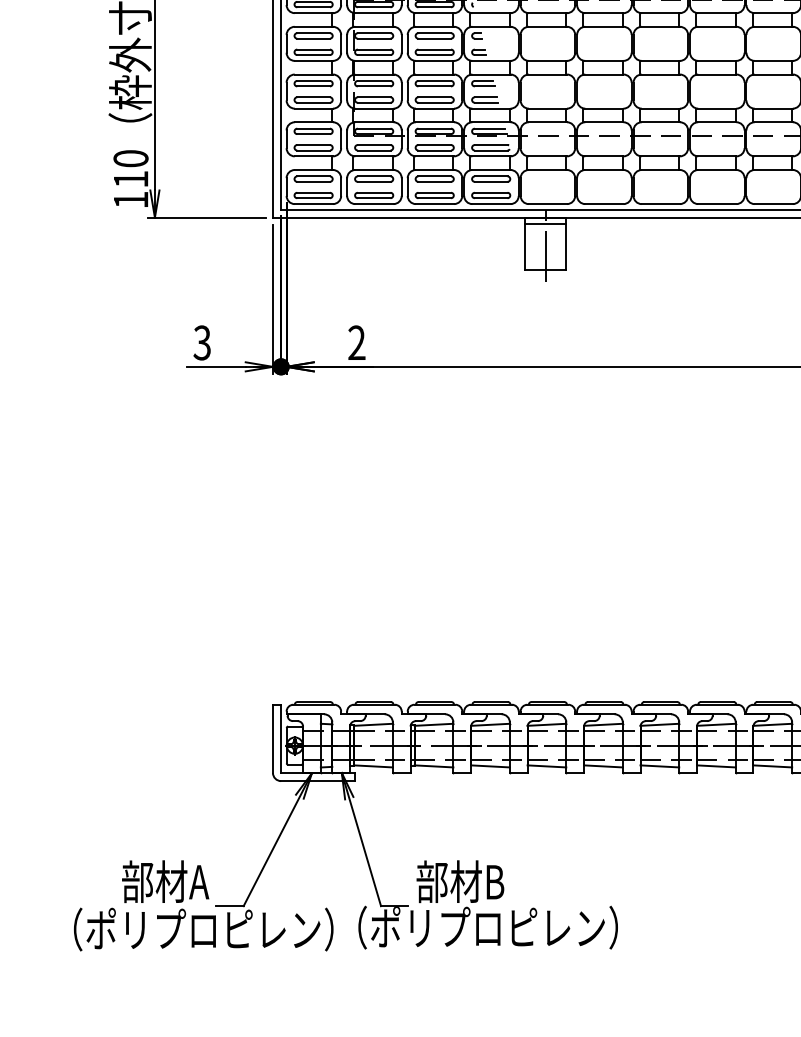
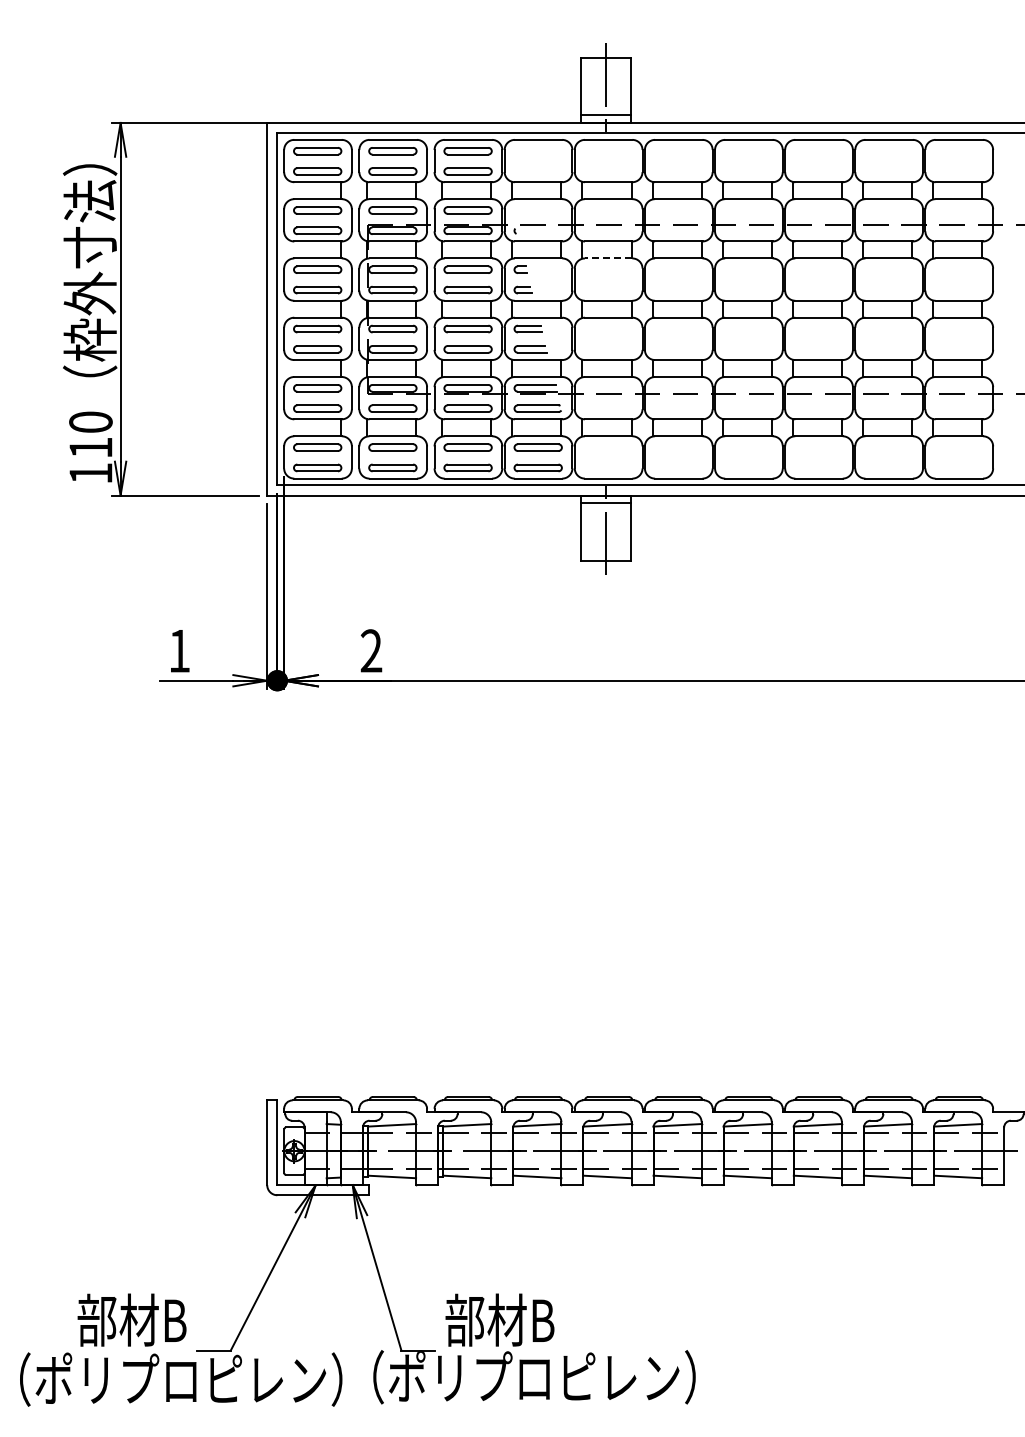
line: (547, 26) -> (608, 258), solid -> dashed
text: (201, 342) -> (178, 650), 3 -> 1
text: (164, 881) -> (132, 1319), 部材A -> 部材B

